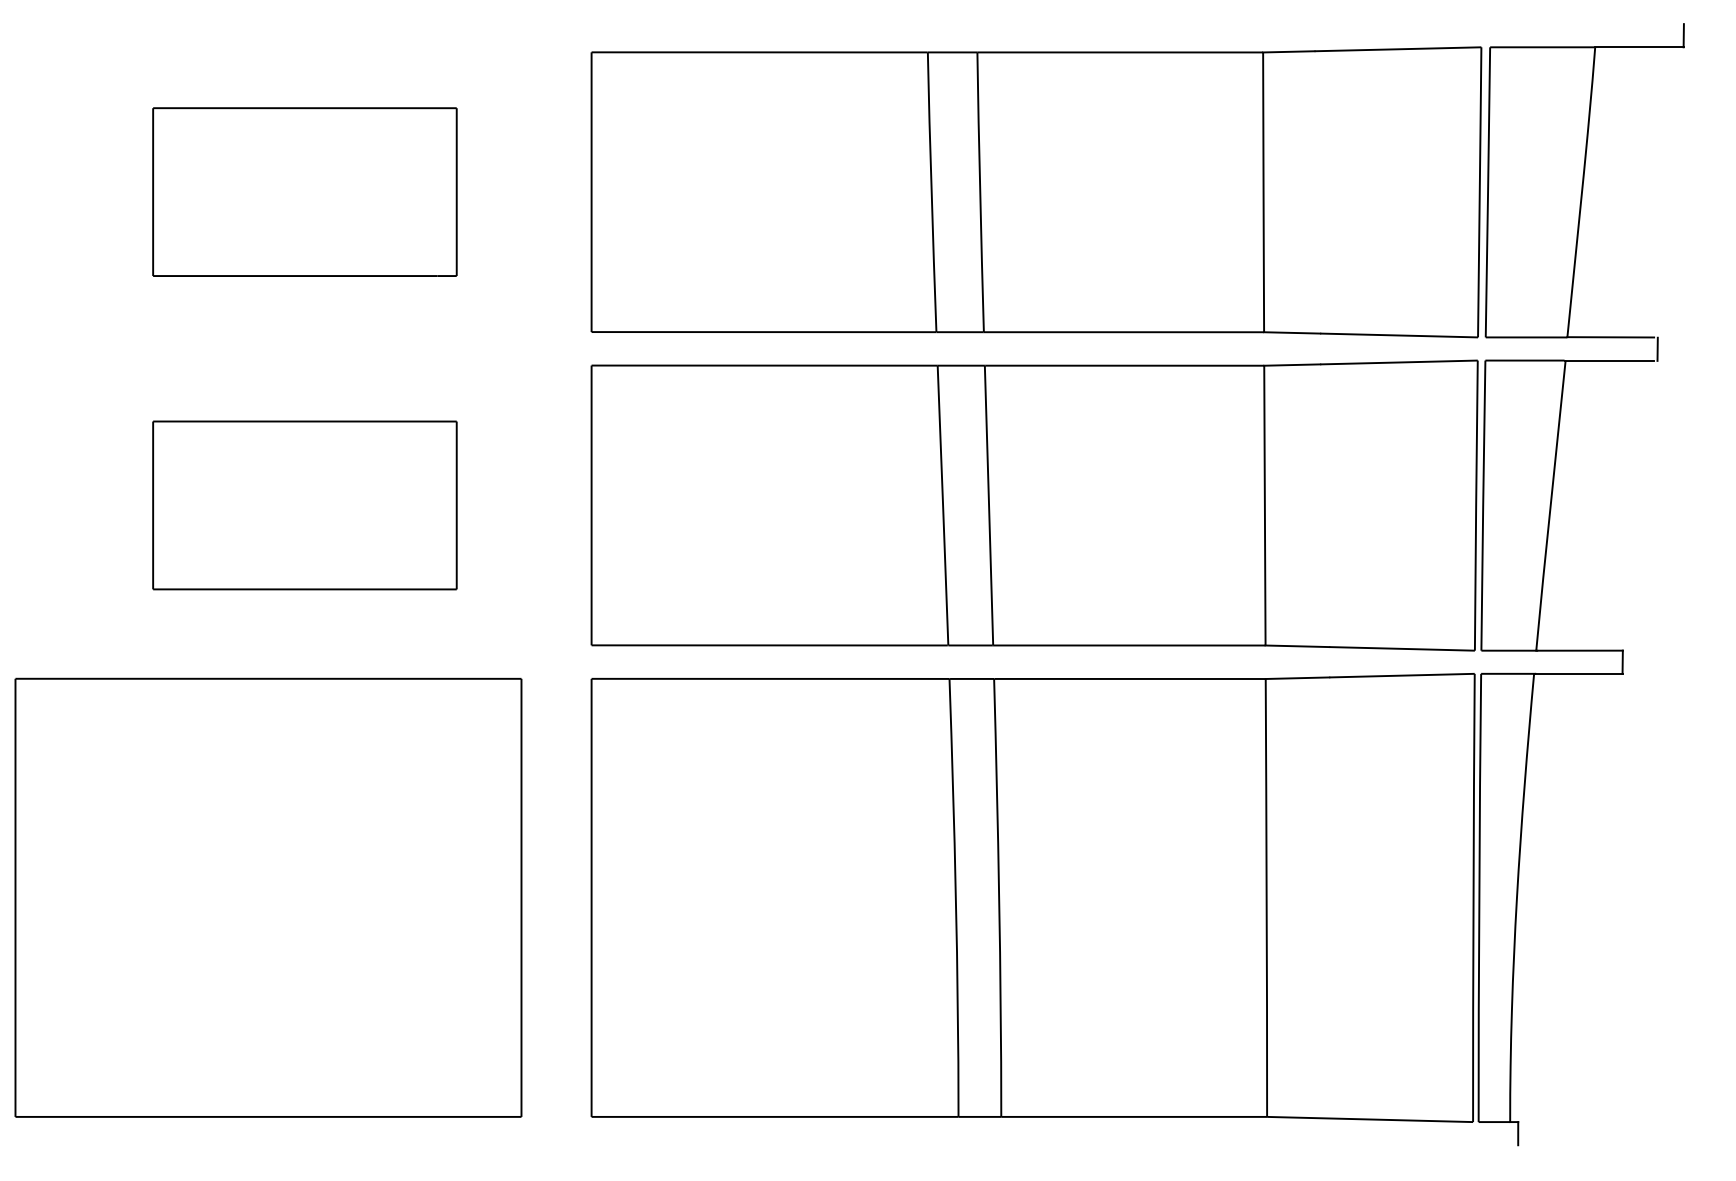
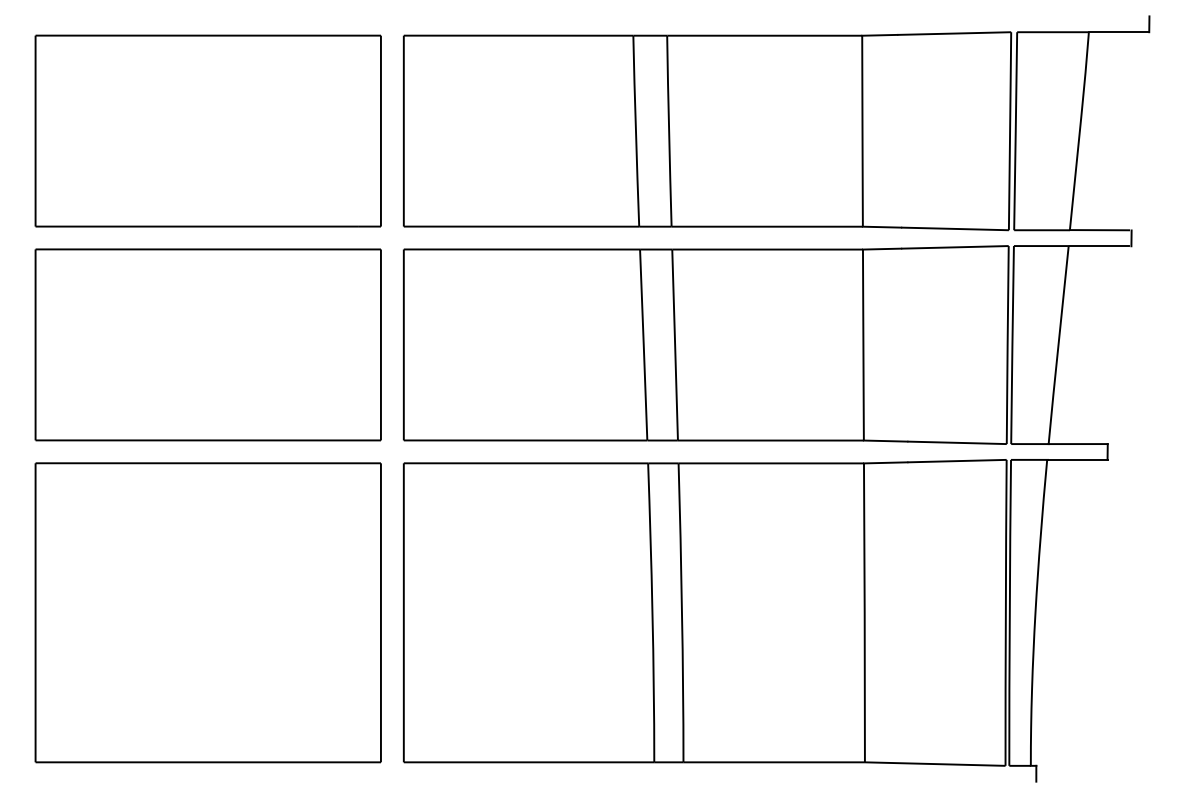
part: (303, 191) -> (207, 130), size x1.67
part: (303, 504) -> (207, 344), size x1.67
part: (267, 897) -> (207, 612), moved

